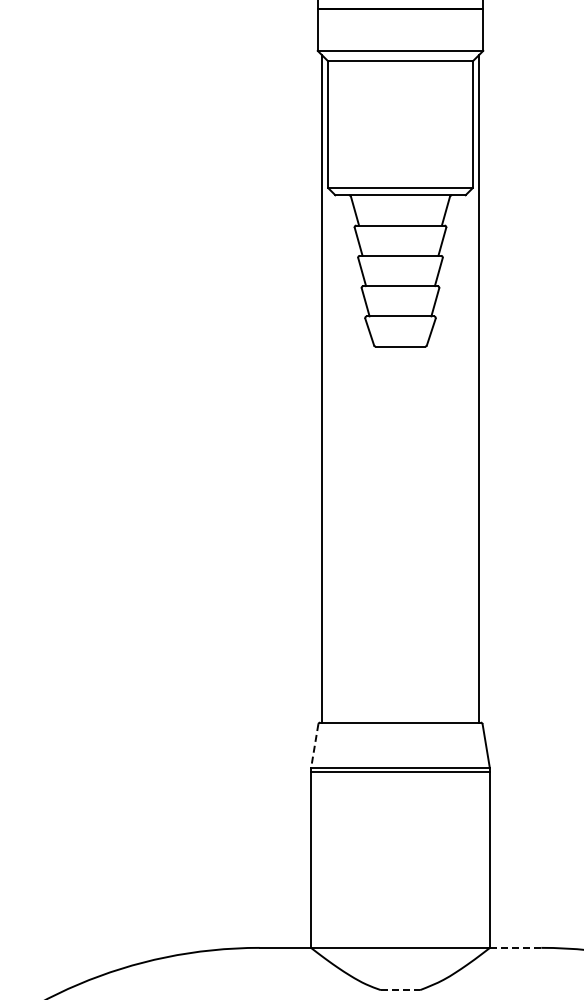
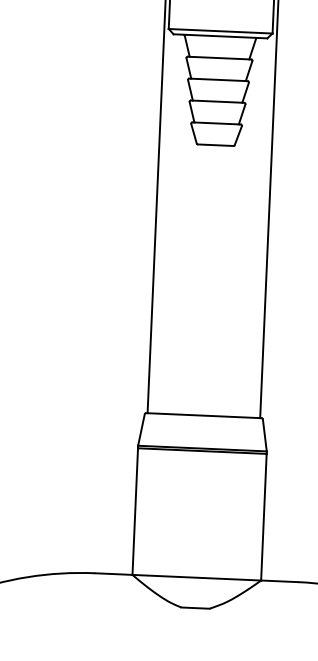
line: (314, 746) -> (141, 430), dashed -> solid
line: (515, 947) -> (279, 581), dashed -> solid
line: (400, 990) -> (195, 608), dashed -> solid

